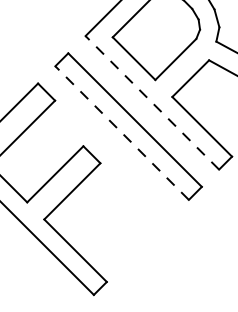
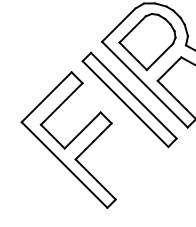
line: (151, 102) -> (144, 84), dashed -> solid
line: (122, 133) -> (125, 104), dashed -> solid

